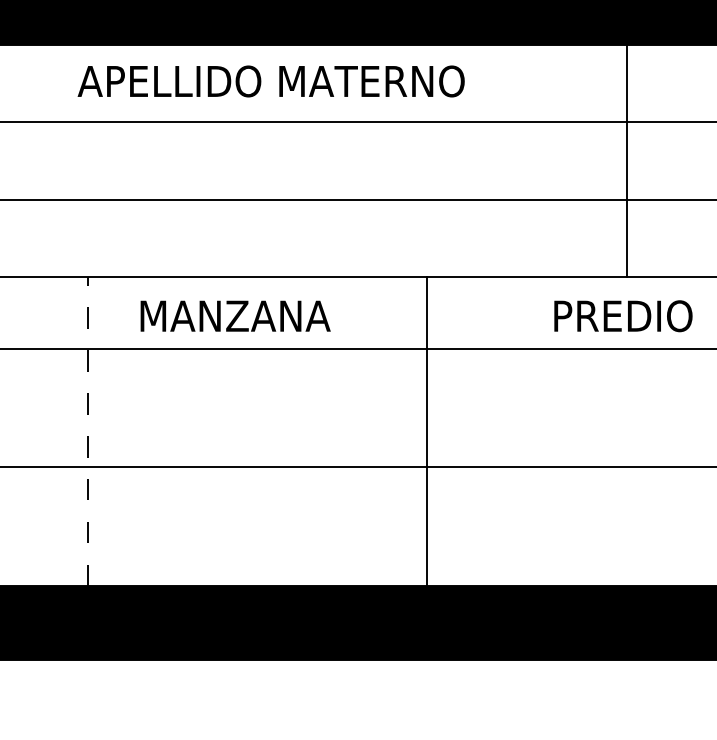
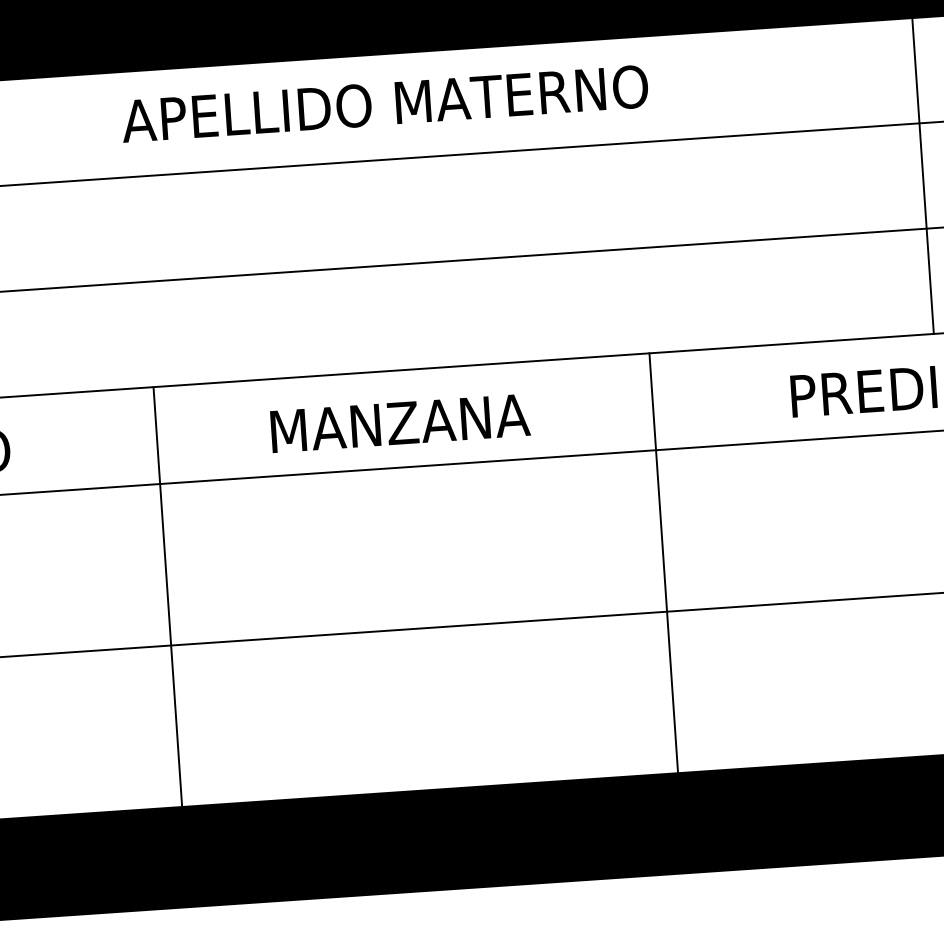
line: (626, 160) -> (922, 175), moved
text: (235, 315) -> (400, 422), moved
line: (87, 431) -> (167, 596), dashed -> solid
line: (426, 431) -> (663, 562), moved

